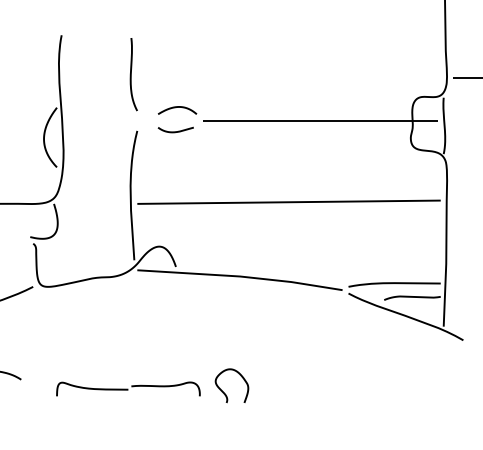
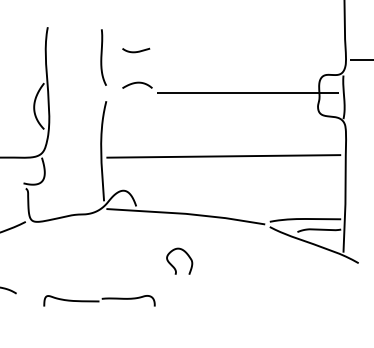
curve: (176, 131) -> (136, 51), moved
curve: (224, 391) -> (173, 265), moved

